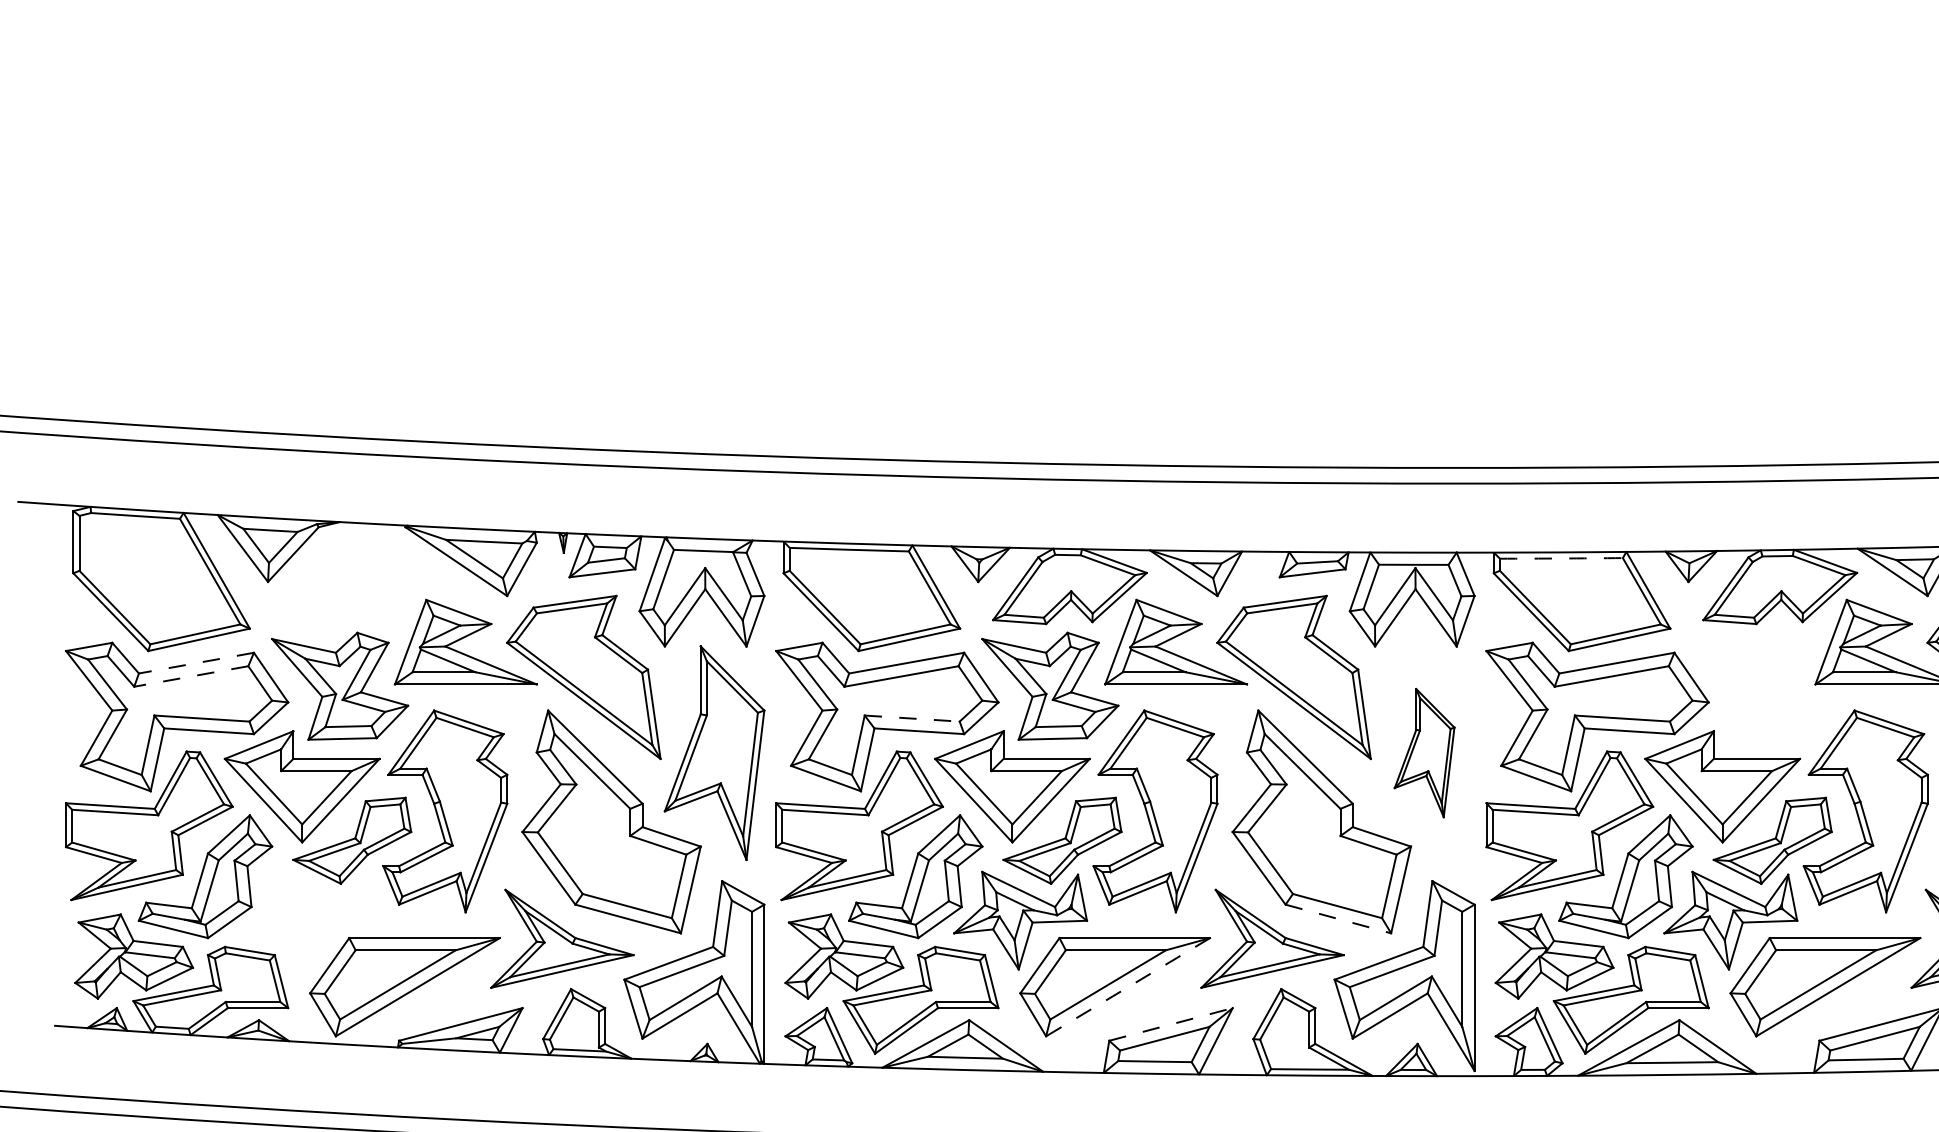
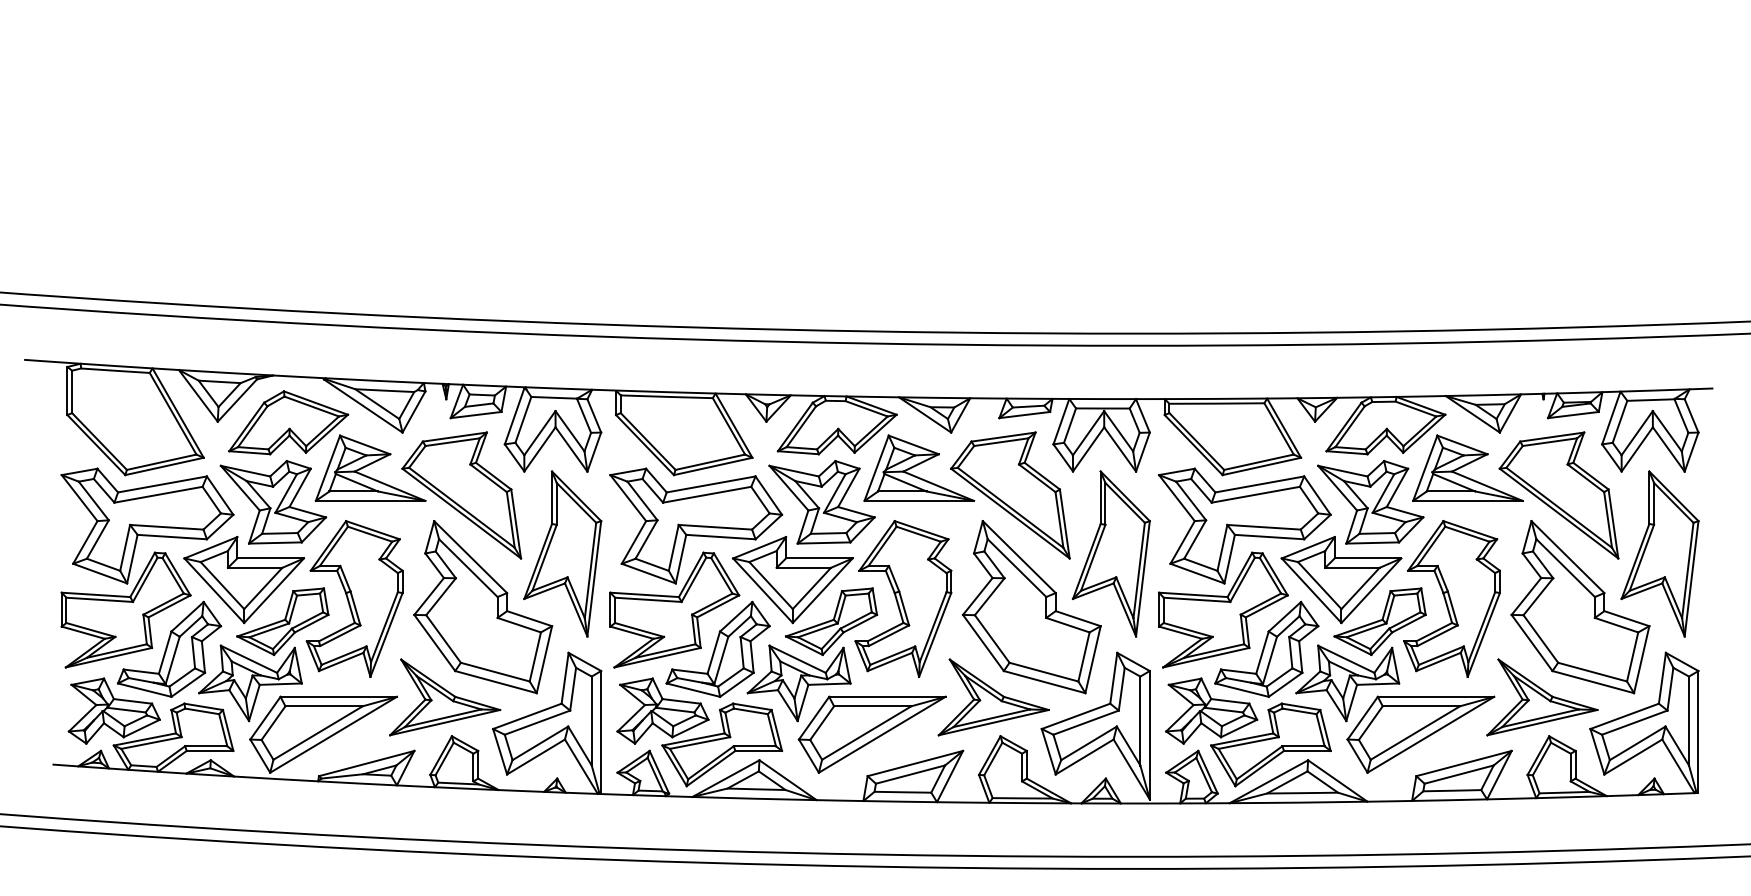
arc: (1560, 558) -> (1216, 403), dashed -> solid
part: (359, 582) -> (288, 422), added
line: (196, 663) -> (162, 484), dashed -> solid
line: (191, 676) -> (158, 494), dashed -> solid
part: (1760, 686) -> (1370, 502), added
line: (912, 718) -> (715, 527), dashed -> solid
part: (1423, 752) -> (1110, 553), size x1.67
line: (1339, 919) -> (1045, 682), dashed -> solid
part: (310, 920) -> (250, 683), added
line: (1128, 986) -> (882, 734), dashed -> solid
line: (1171, 1024) -> (915, 763), dashed -> solid

